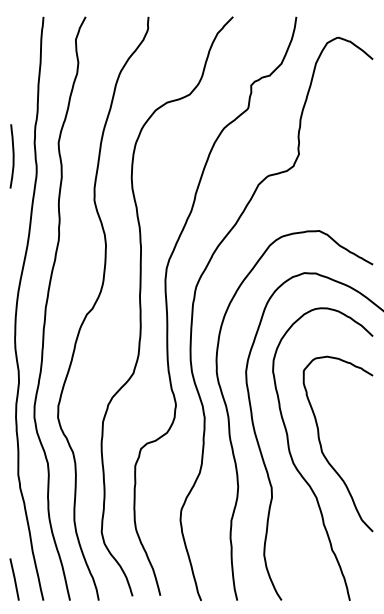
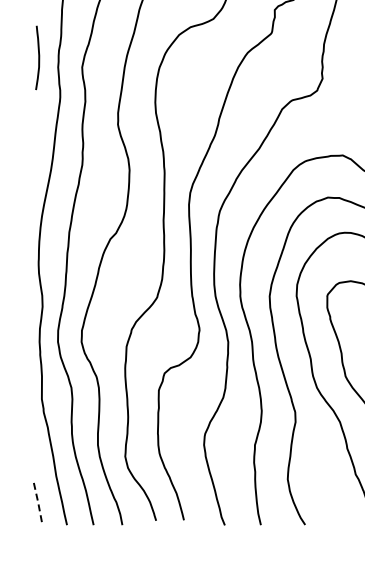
curve: (12, 156) -> (38, 58), moved
line: (14, 579) -> (38, 504), solid -> dashed

